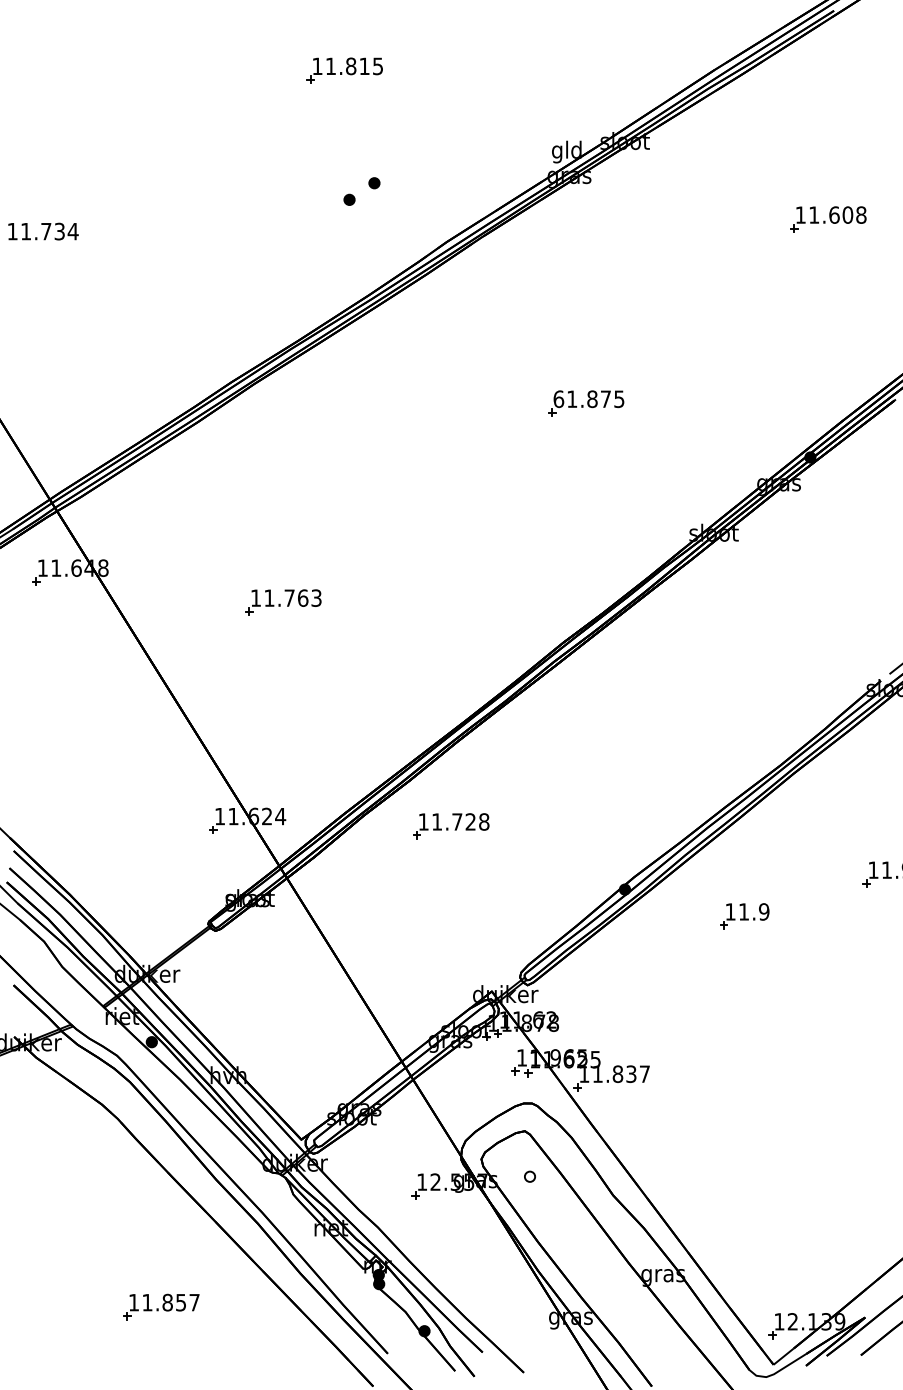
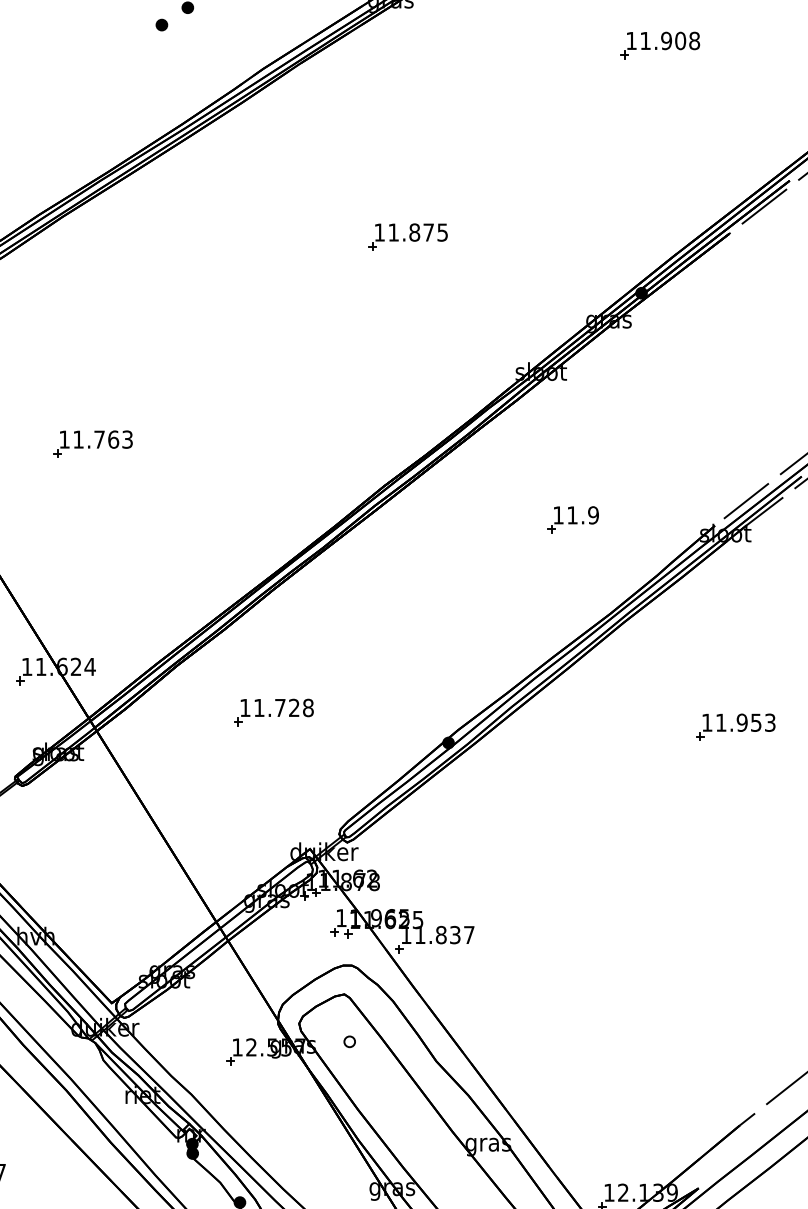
text: (834, 214) -> (666, 40), 11.608 -> 11.908
text: (558, 399) -> (379, 232), 61.875 -> 11.875
part: (451, 826) -> (274, 712), moved
part: (744, 916) -> (572, 520), moved

